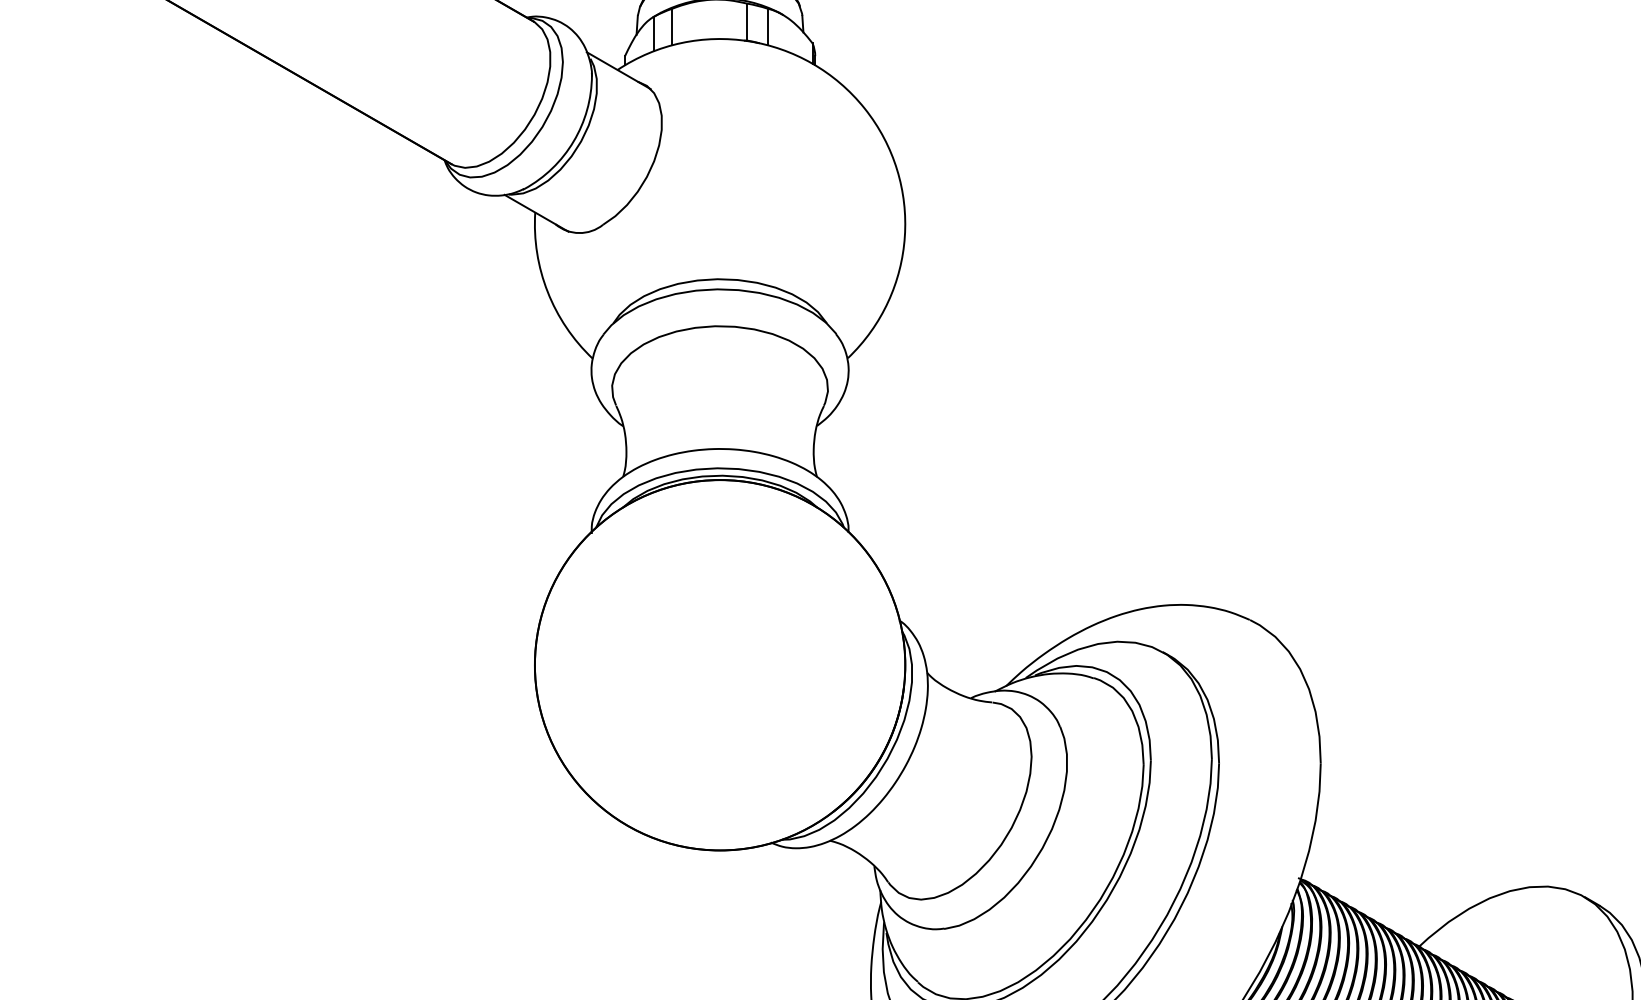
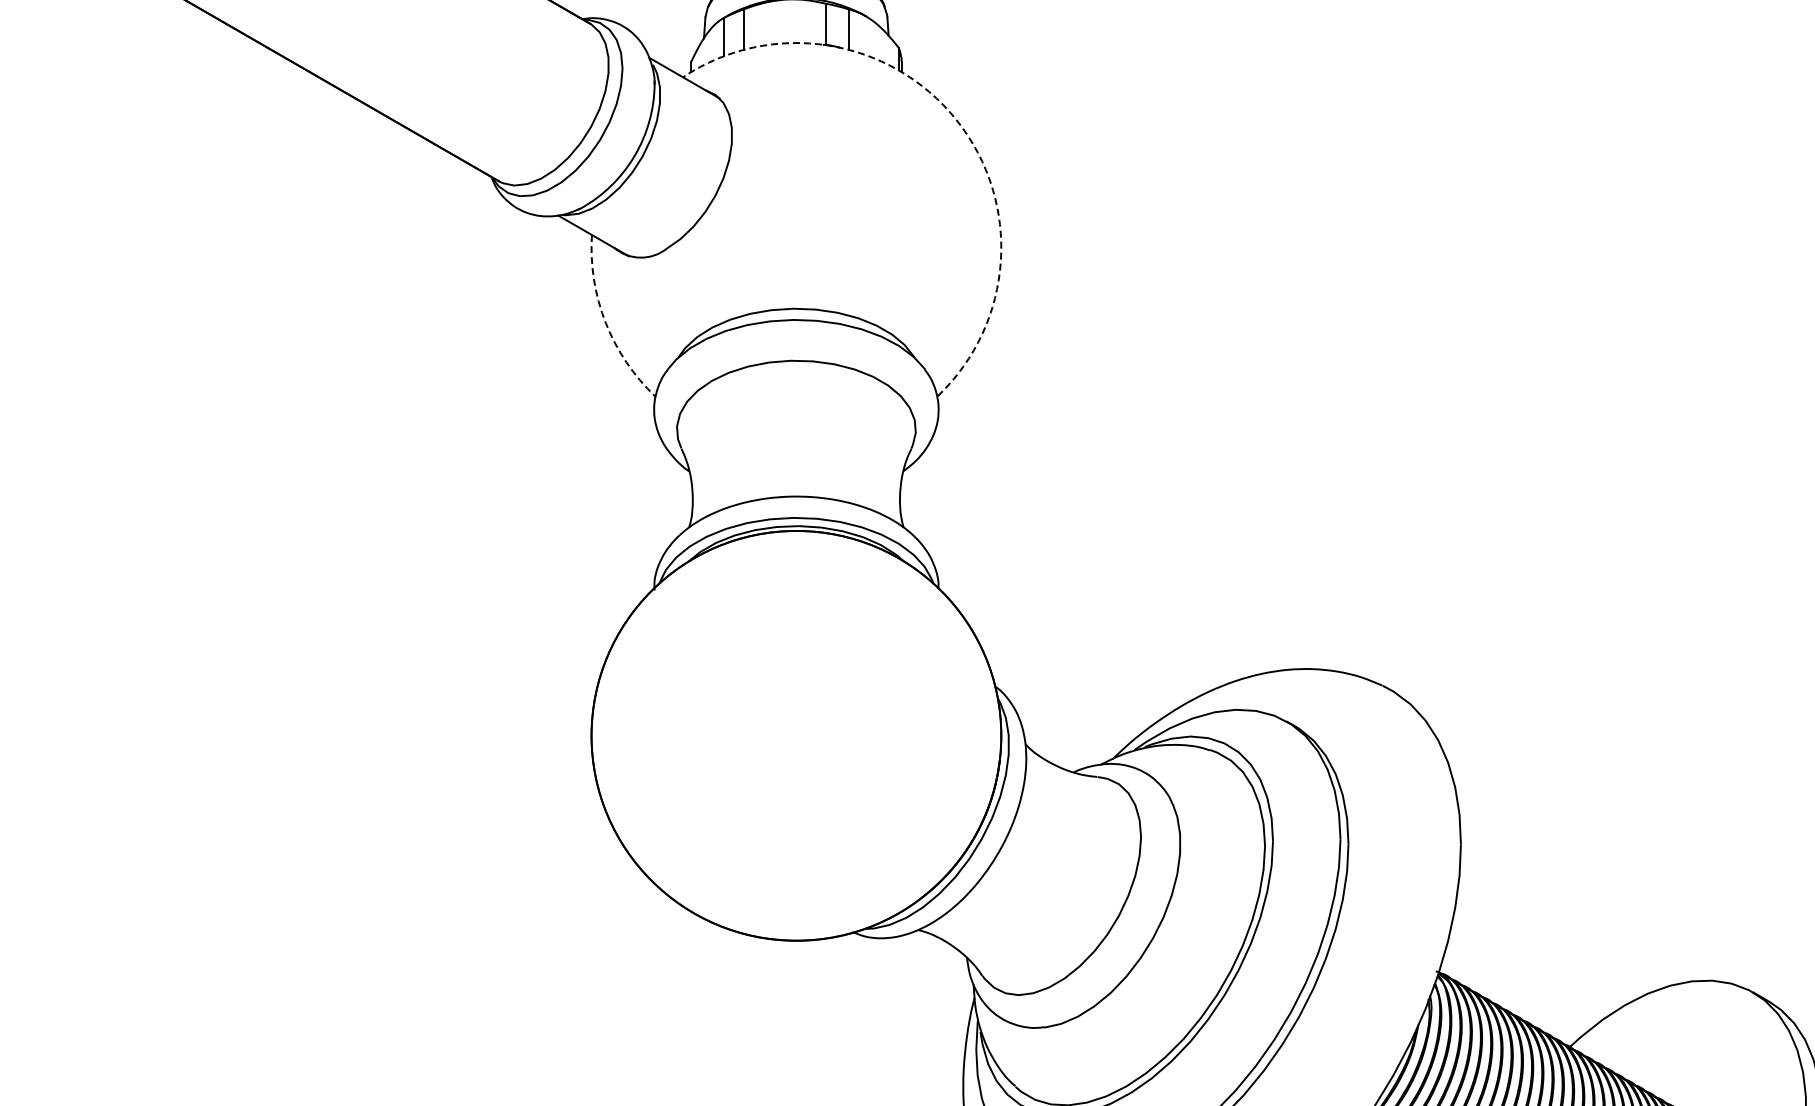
arc: (864, 108) -> (956, 119), solid -> dashed
arc: (547, 291) -> (605, 322), solid -> dashed

